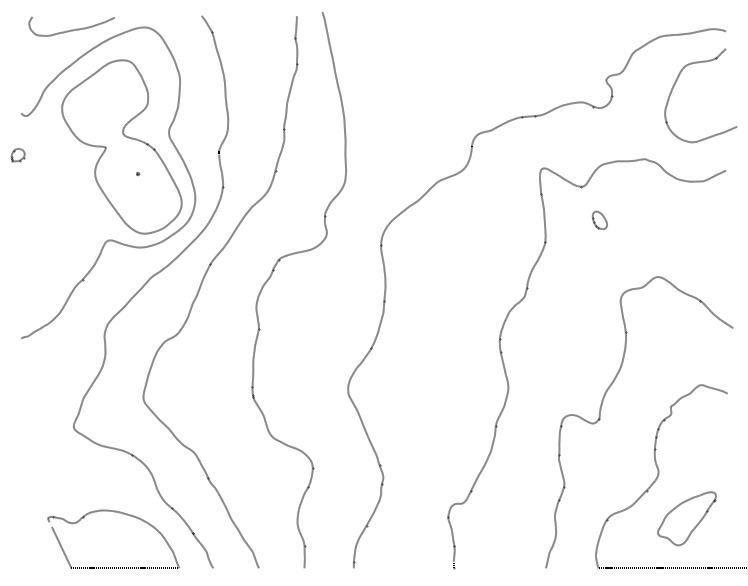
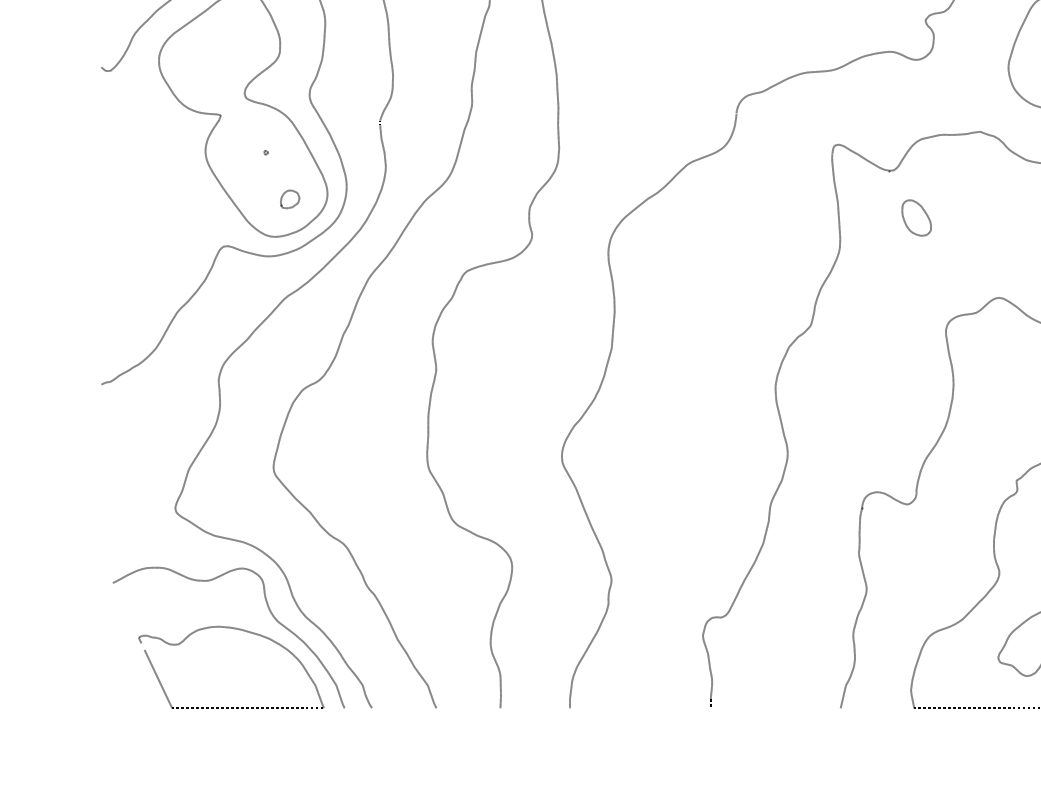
part: (17, 155) -> (289, 199), moved
part: (599, 220) -> (916, 218), size x1.43
curve: (140, 500) -> (269, 612), added

